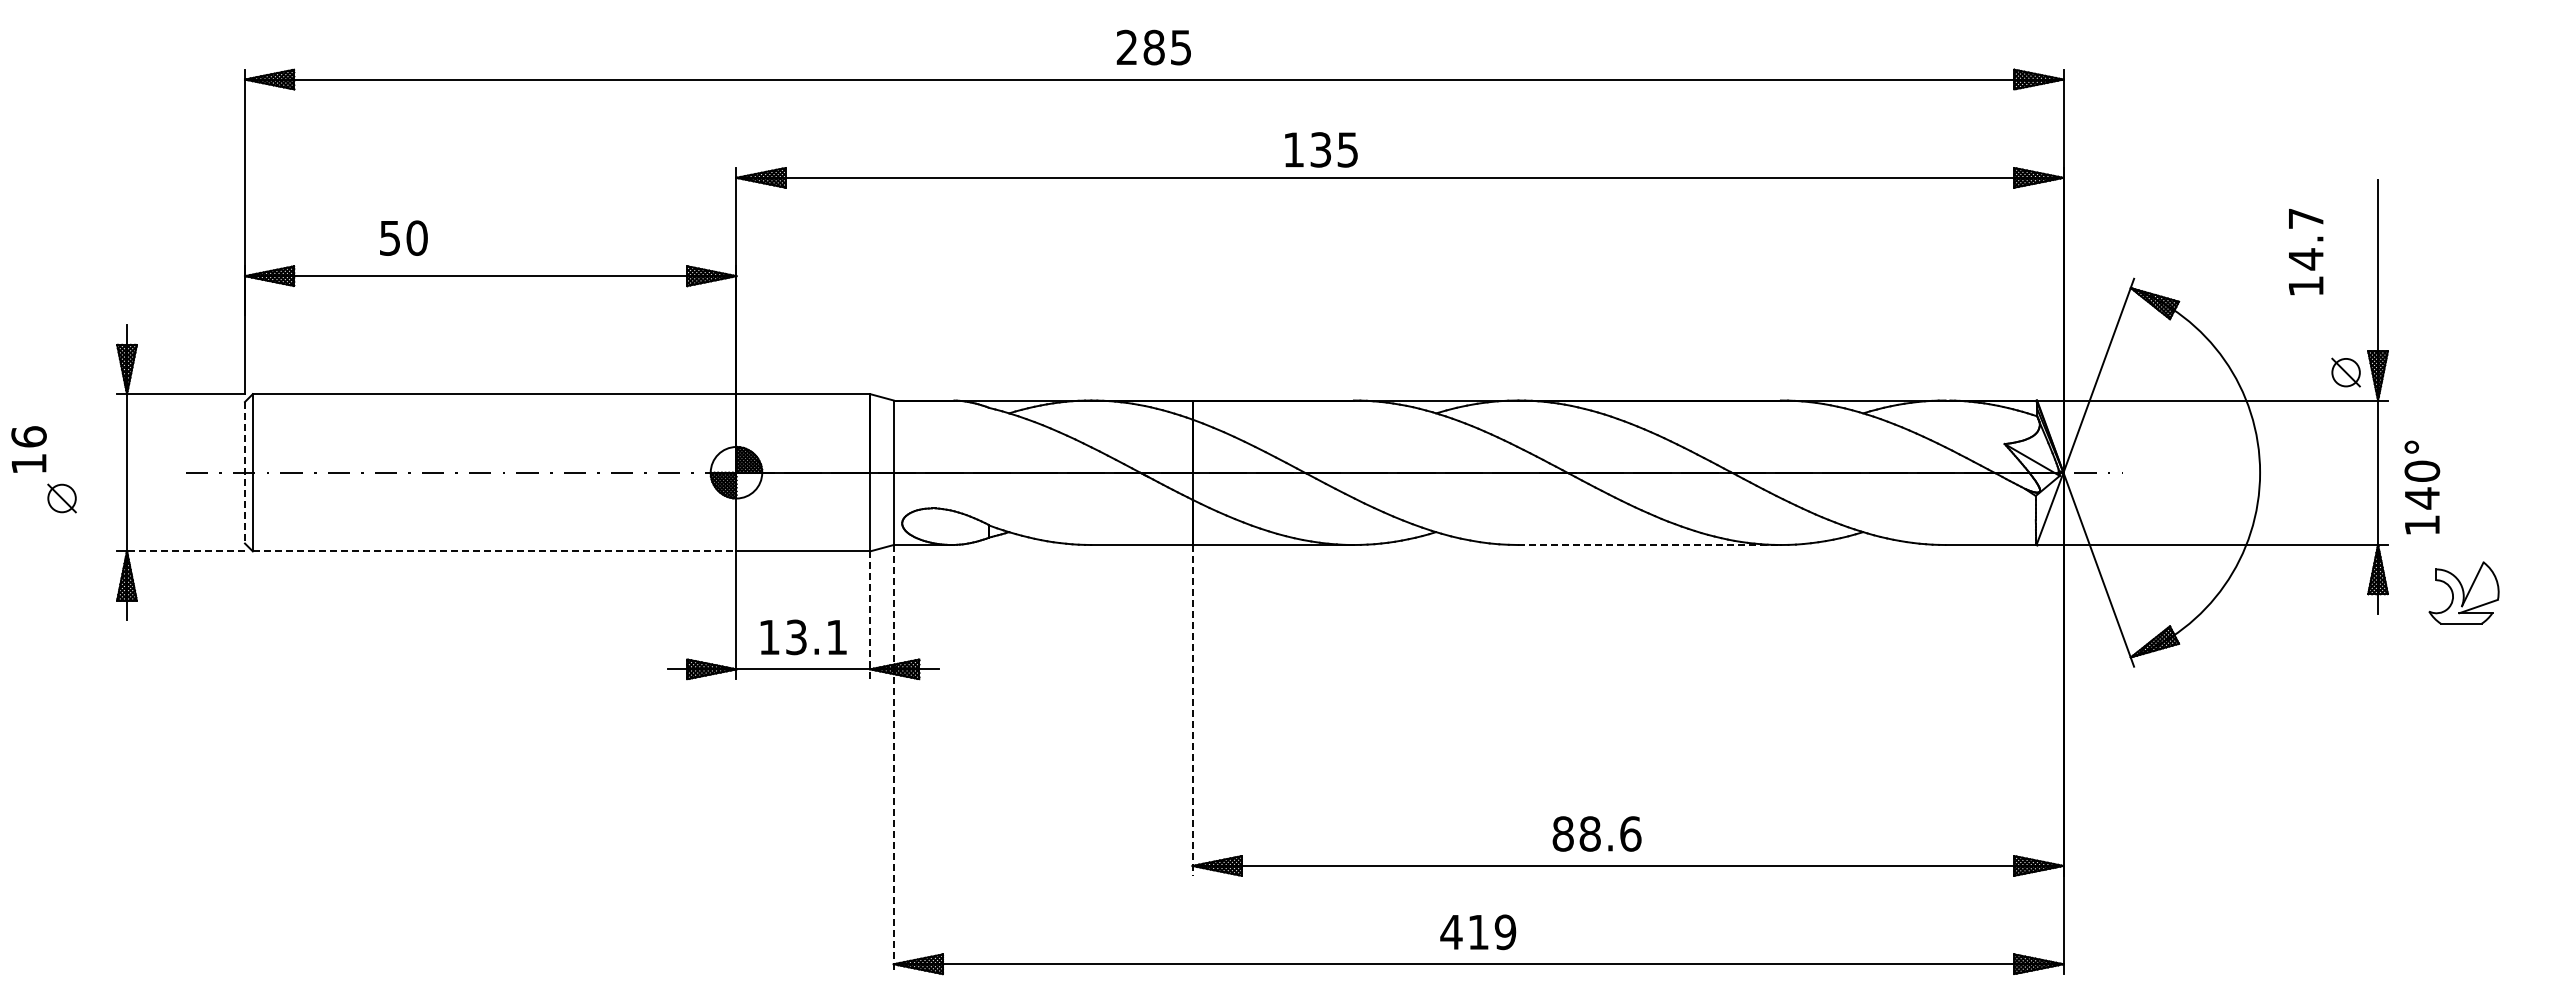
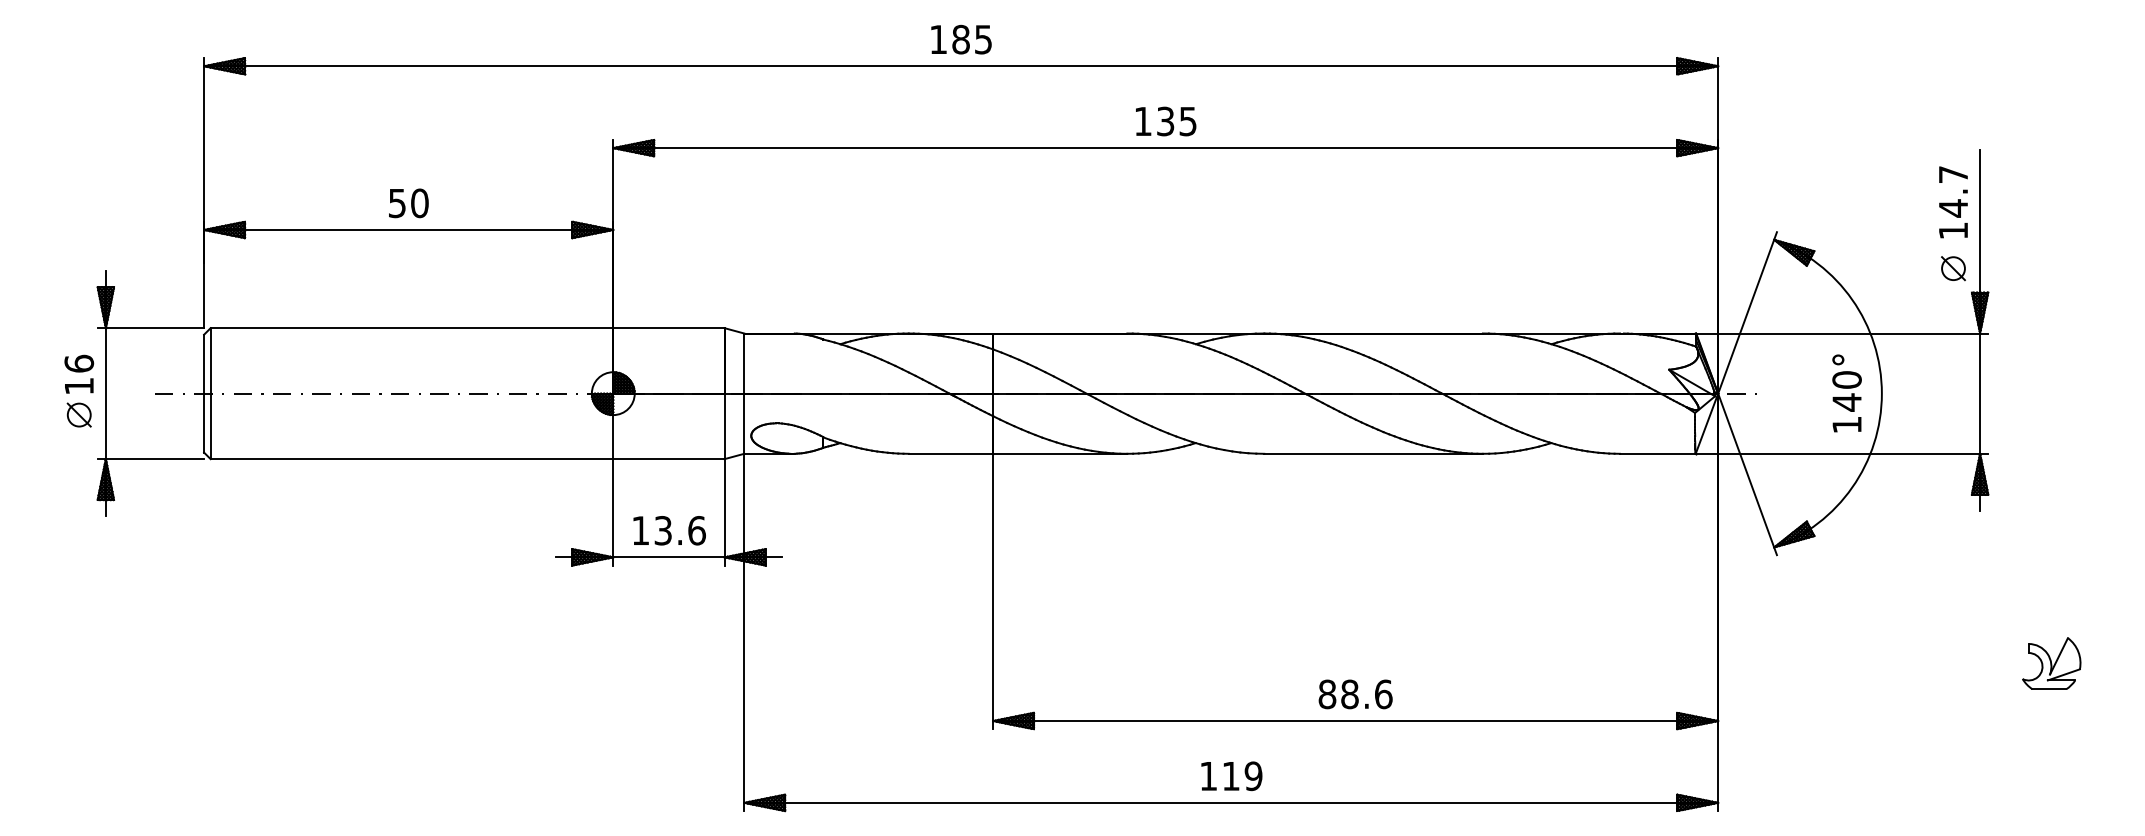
text: (1126, 46) -> (938, 38), 285 -> 185
text: (1321, 149) -> (1166, 121), moved
text: (403, 237) -> (408, 202), moved
text: (2306, 252) -> (1953, 202), moved
part: (2345, 372) -> (1952, 268), moved
text: (28, 449) -> (78, 374), moved
line: (244, 472) -> (203, 393), dashed -> solid
text: (2422, 487) -> (1847, 393), moved
part: (61, 498) -> (78, 415), moved
line: (1650, 545) -> (1374, 454), dashed -> solid
line: (186, 551) -> (155, 459), dashed -> solid
line: (494, 551) -> (411, 459), dashed -> solid
part: (2463, 592) -> (2051, 663), moved
line: (870, 615) -> (724, 512), dashed -> solid
text: (836, 637) -> (696, 530), 13.1 -> 13.6
line: (1192, 710) -> (992, 591), dashed -> solid
line: (893, 759) -> (744, 632), dashed -> solid
text: (1596, 833) -> (1355, 694), moved
text: (1451, 932) -> (1208, 776), 419 -> 119

